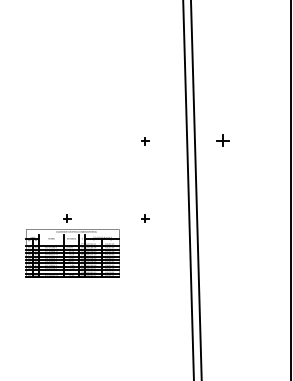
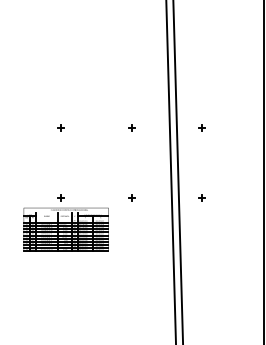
part: (67, 141) -> (61, 128), added
part: (222, 141) -> (201, 128), size x0.62
part: (222, 218) -> (201, 197), added

